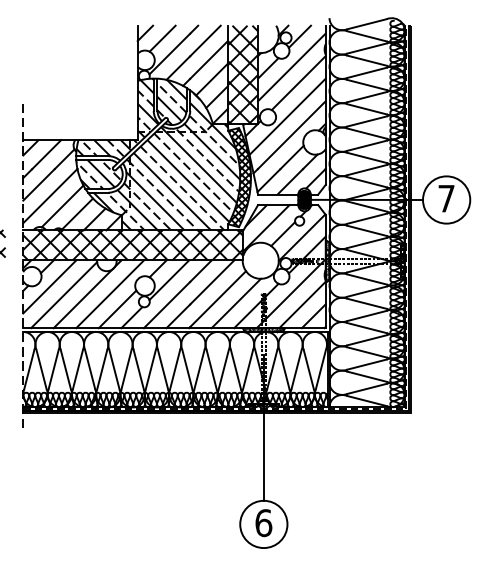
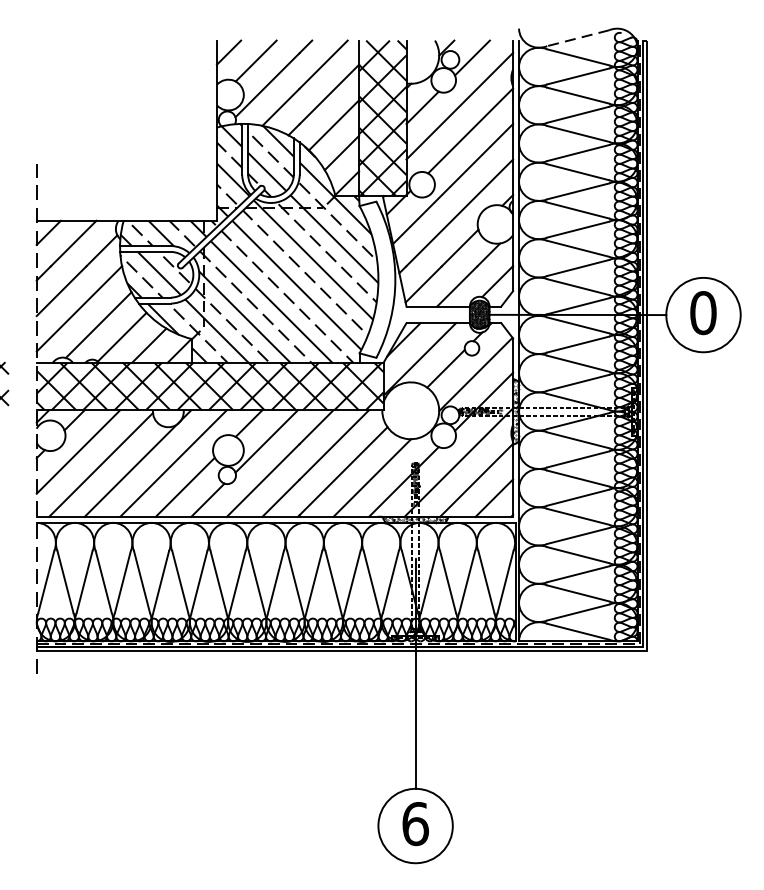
line: (366, 24) -> (577, 38), solid -> dashed
hatch: (239, 177) -> (377, 279), removed
text: (446, 198) -> (703, 312), 7 -> 0

